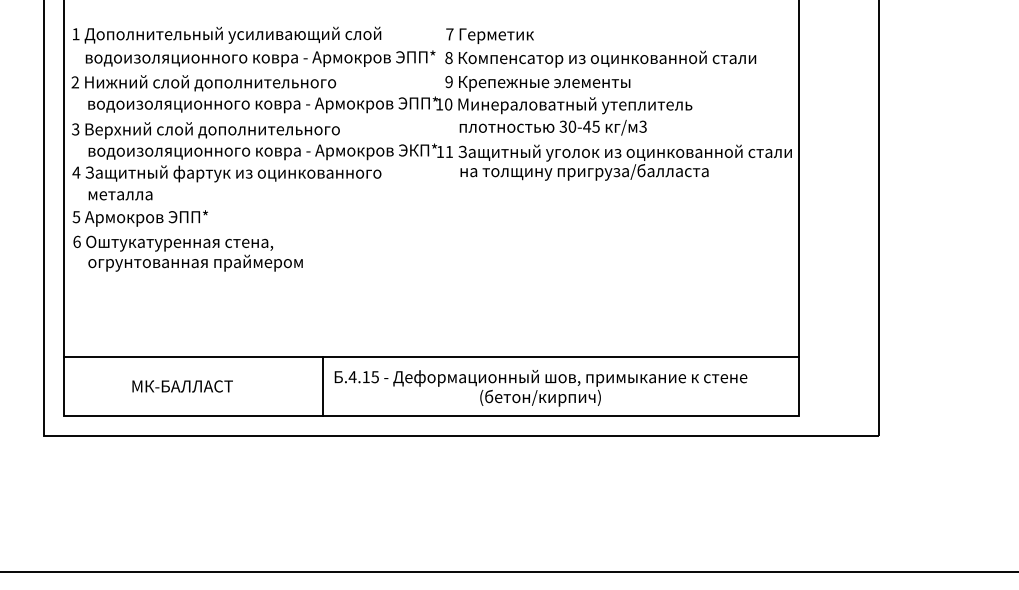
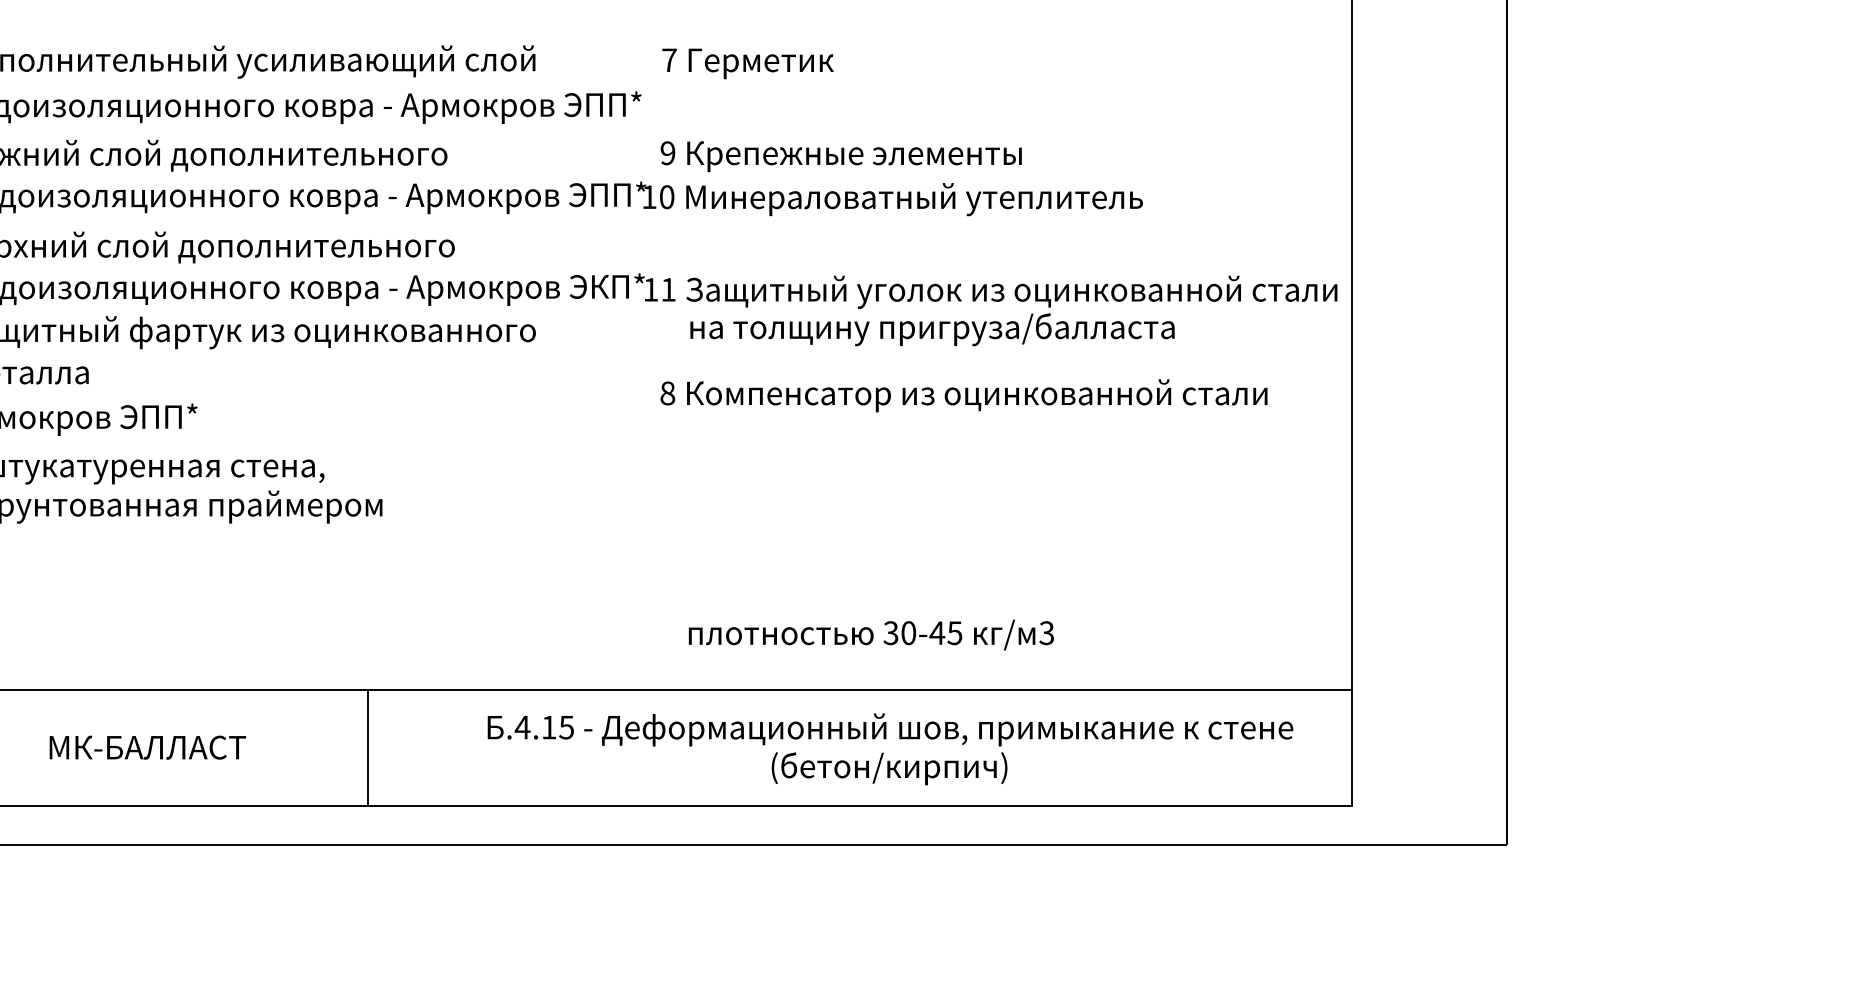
text: (600, 58) -> (963, 394), moved
text: (552, 127) -> (869, 634), moved
line: (323, 386) -> (368, 747), moved
text: (540, 388) -> (889, 749), moved

